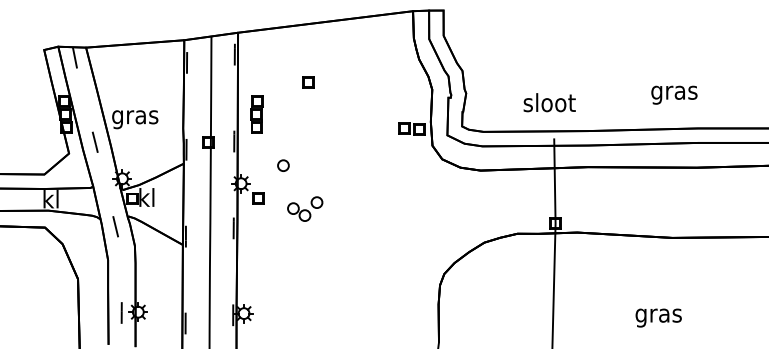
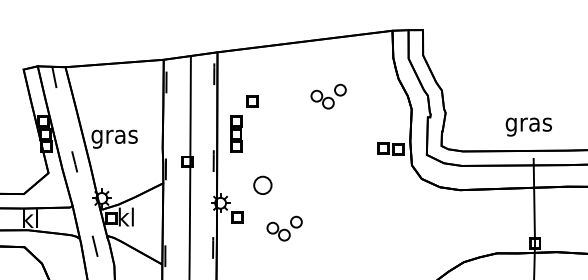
part: (349, 76) -> (328, 96), added
part: (308, 82) -> (252, 102), moved
text: (549, 105) -> (528, 125), sloot -> gras
part: (283, 165) -> (262, 185), size x1.6

